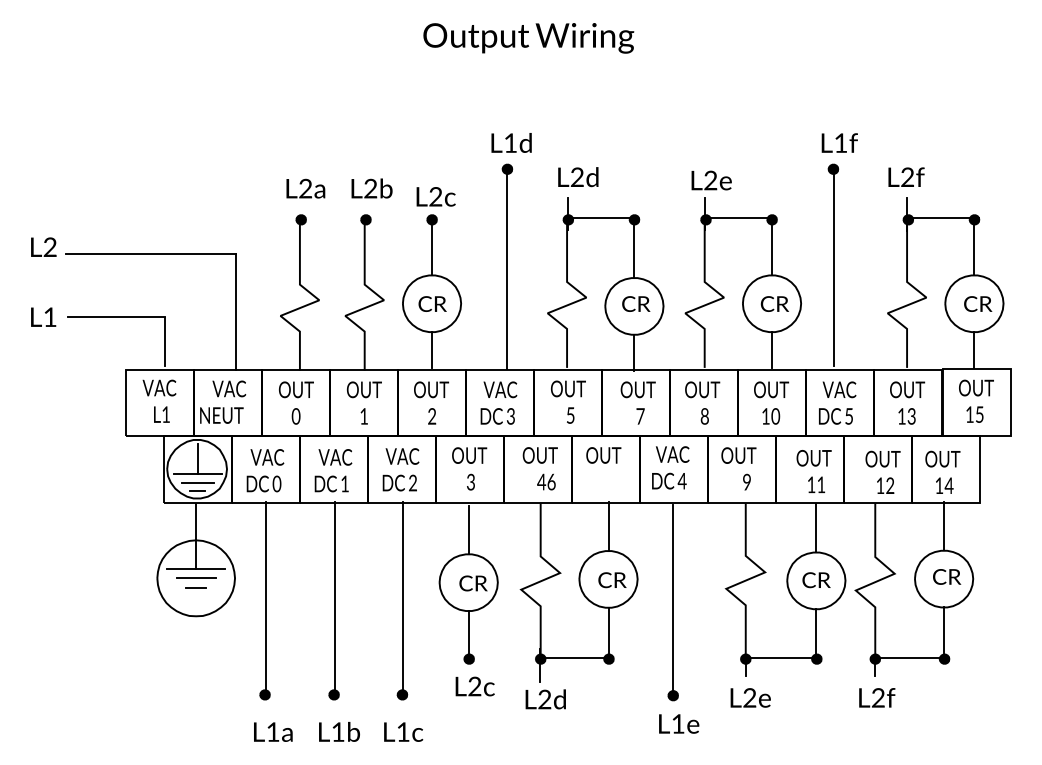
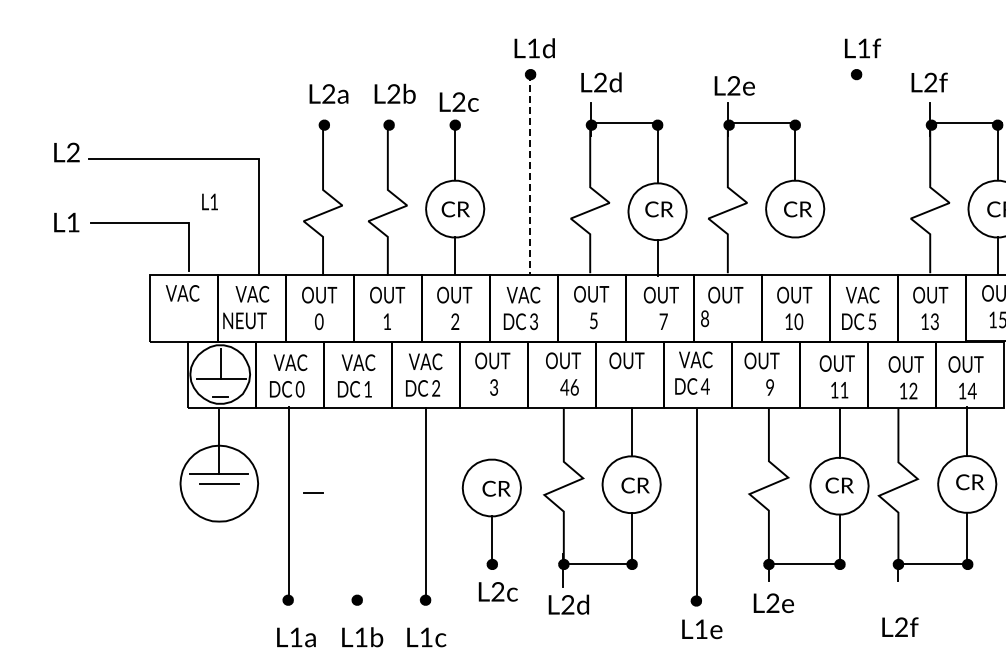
line: (833, 267) -> (856, 172), removed
line: (507, 268) -> (530, 173), solid -> dashed
line: (772, 350) -> (795, 255), removed
text: (161, 414) -> (209, 201), moved
text: (704, 416) -> (704, 318), moved
line: (197, 482) -> (220, 387), removed
line: (468, 529) -> (491, 434), removed
line: (195, 587) -> (312, 492), moved
line: (334, 599) -> (357, 504), removed
text: (877, 697) -> (900, 626), moved

